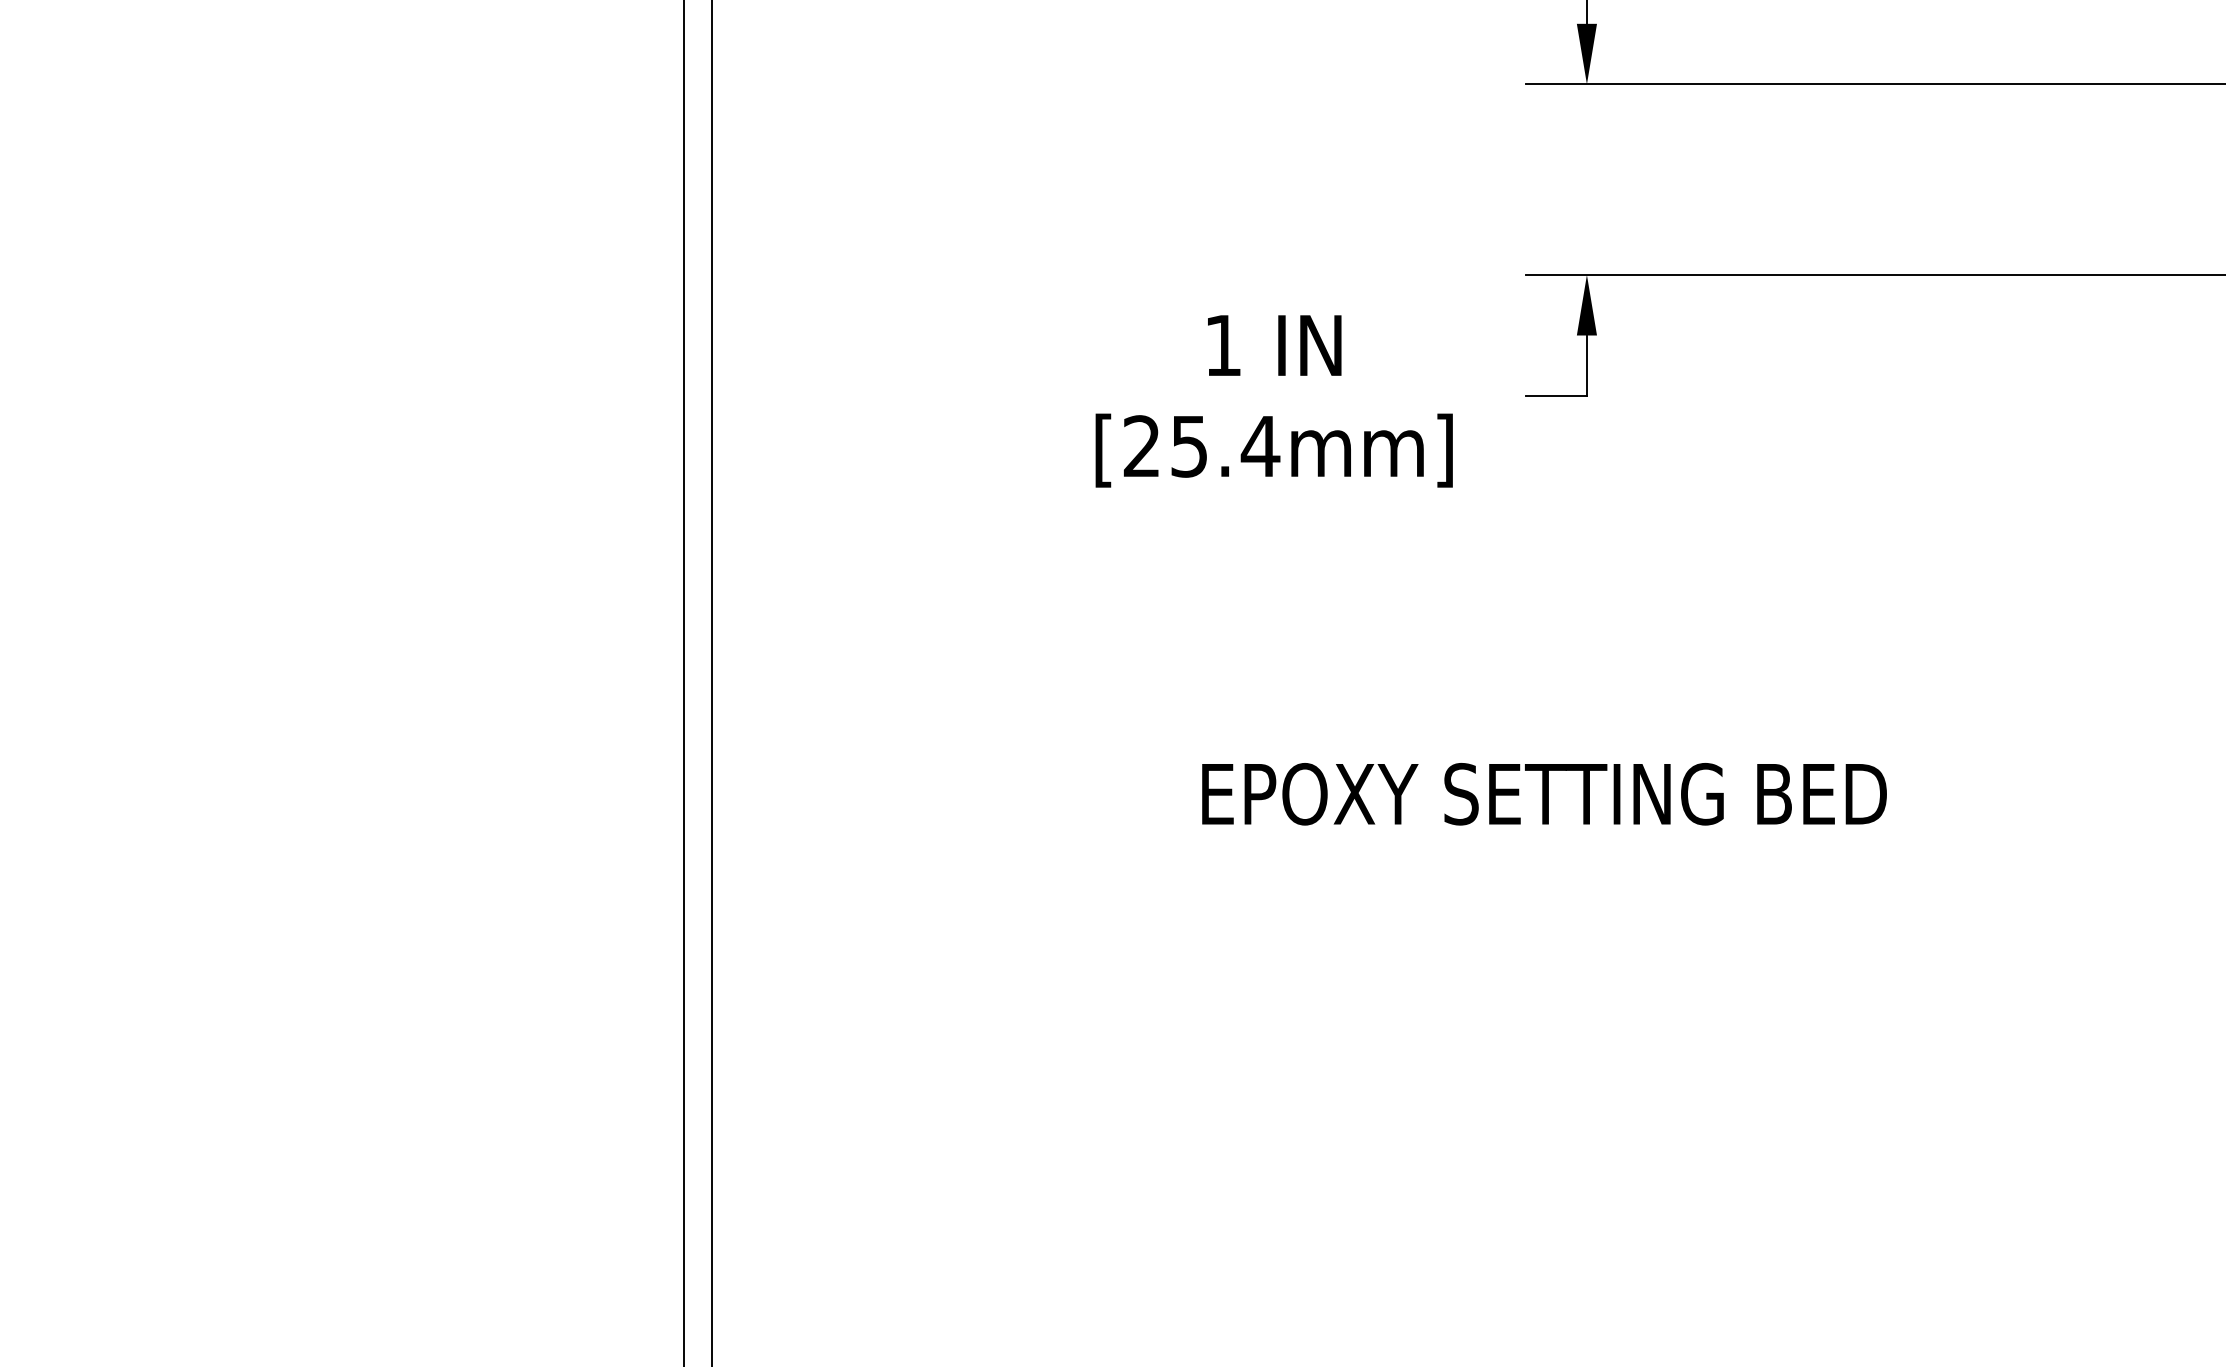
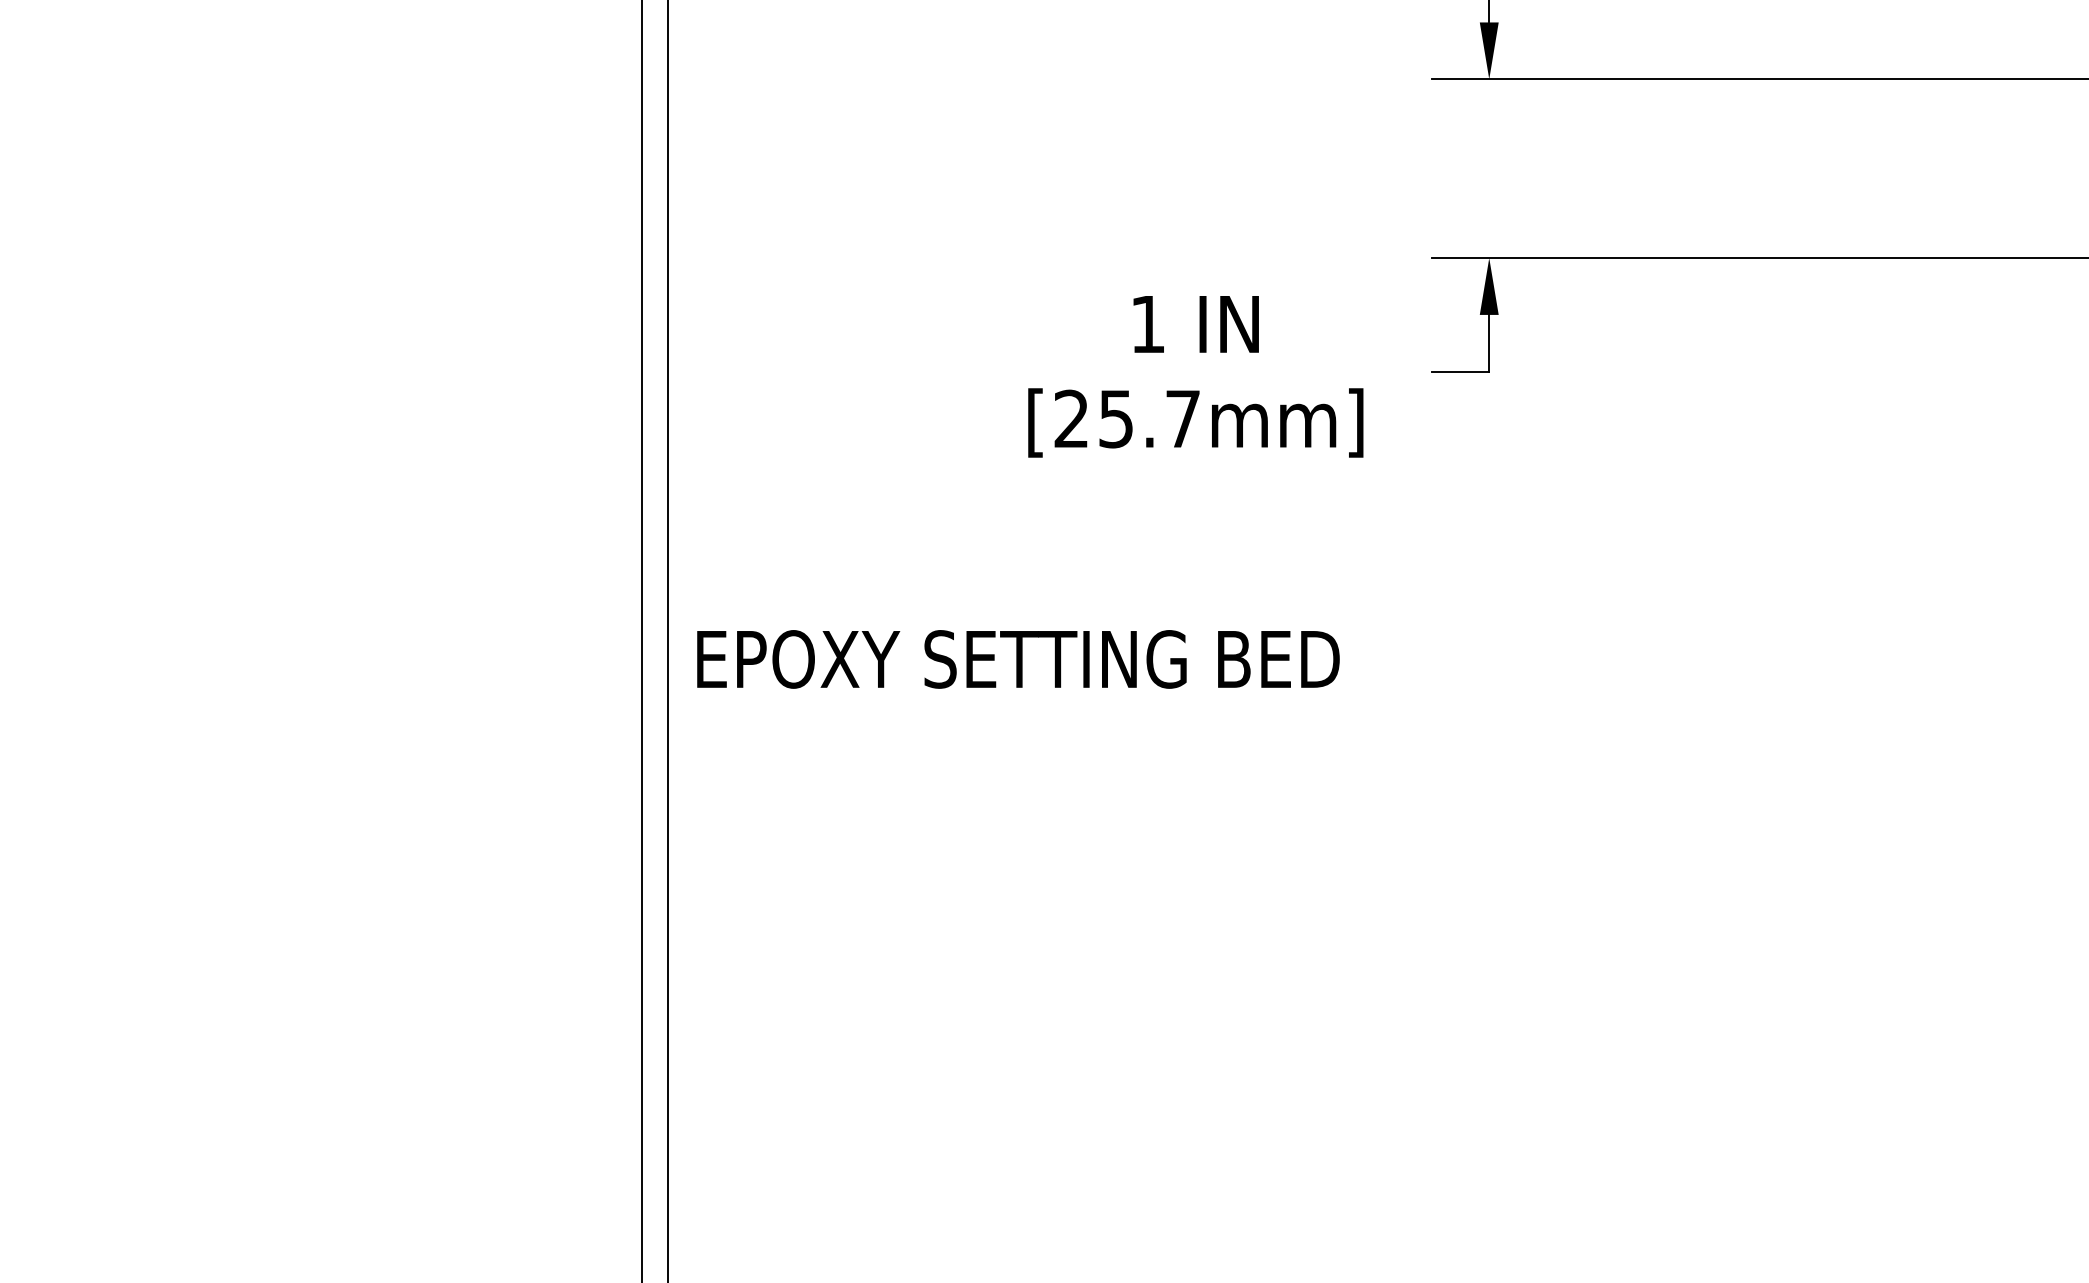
text: (1260, 445) -> (1182, 418), [25.4mm] -> [25.7mm]
text: (1544, 794) -> (1018, 659), moved

